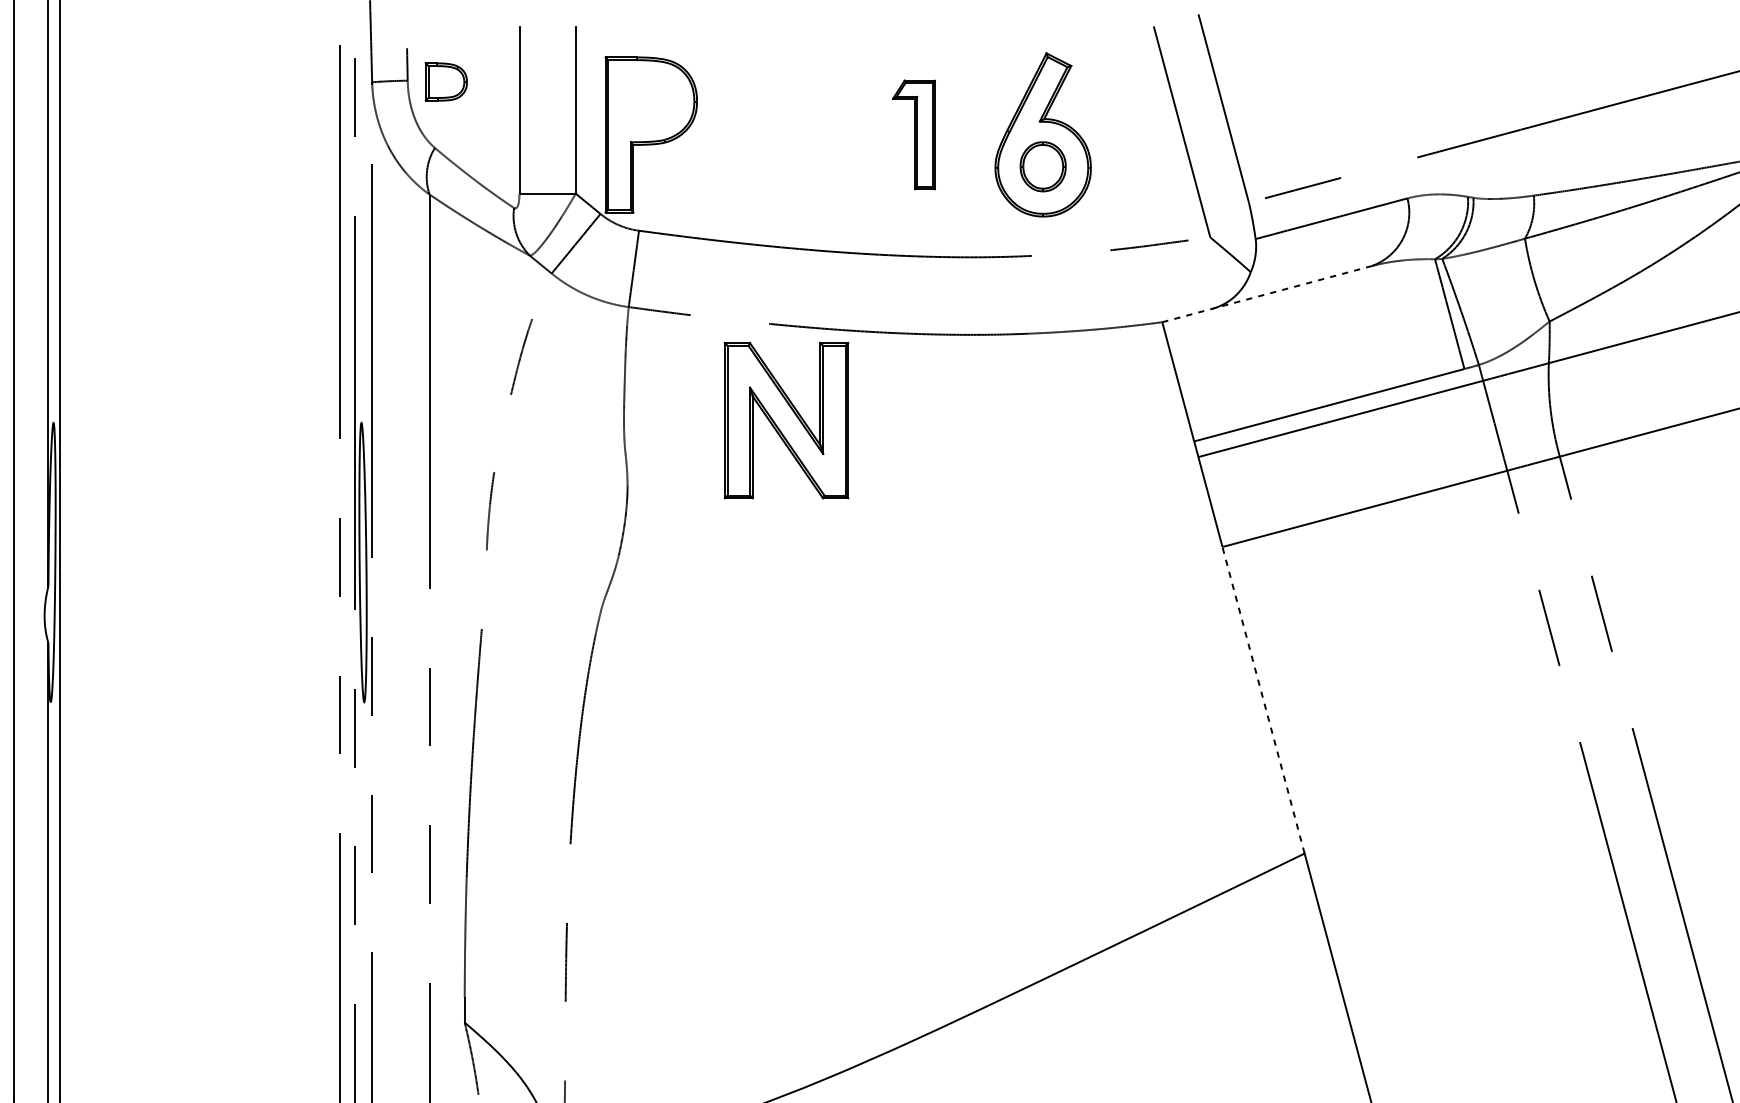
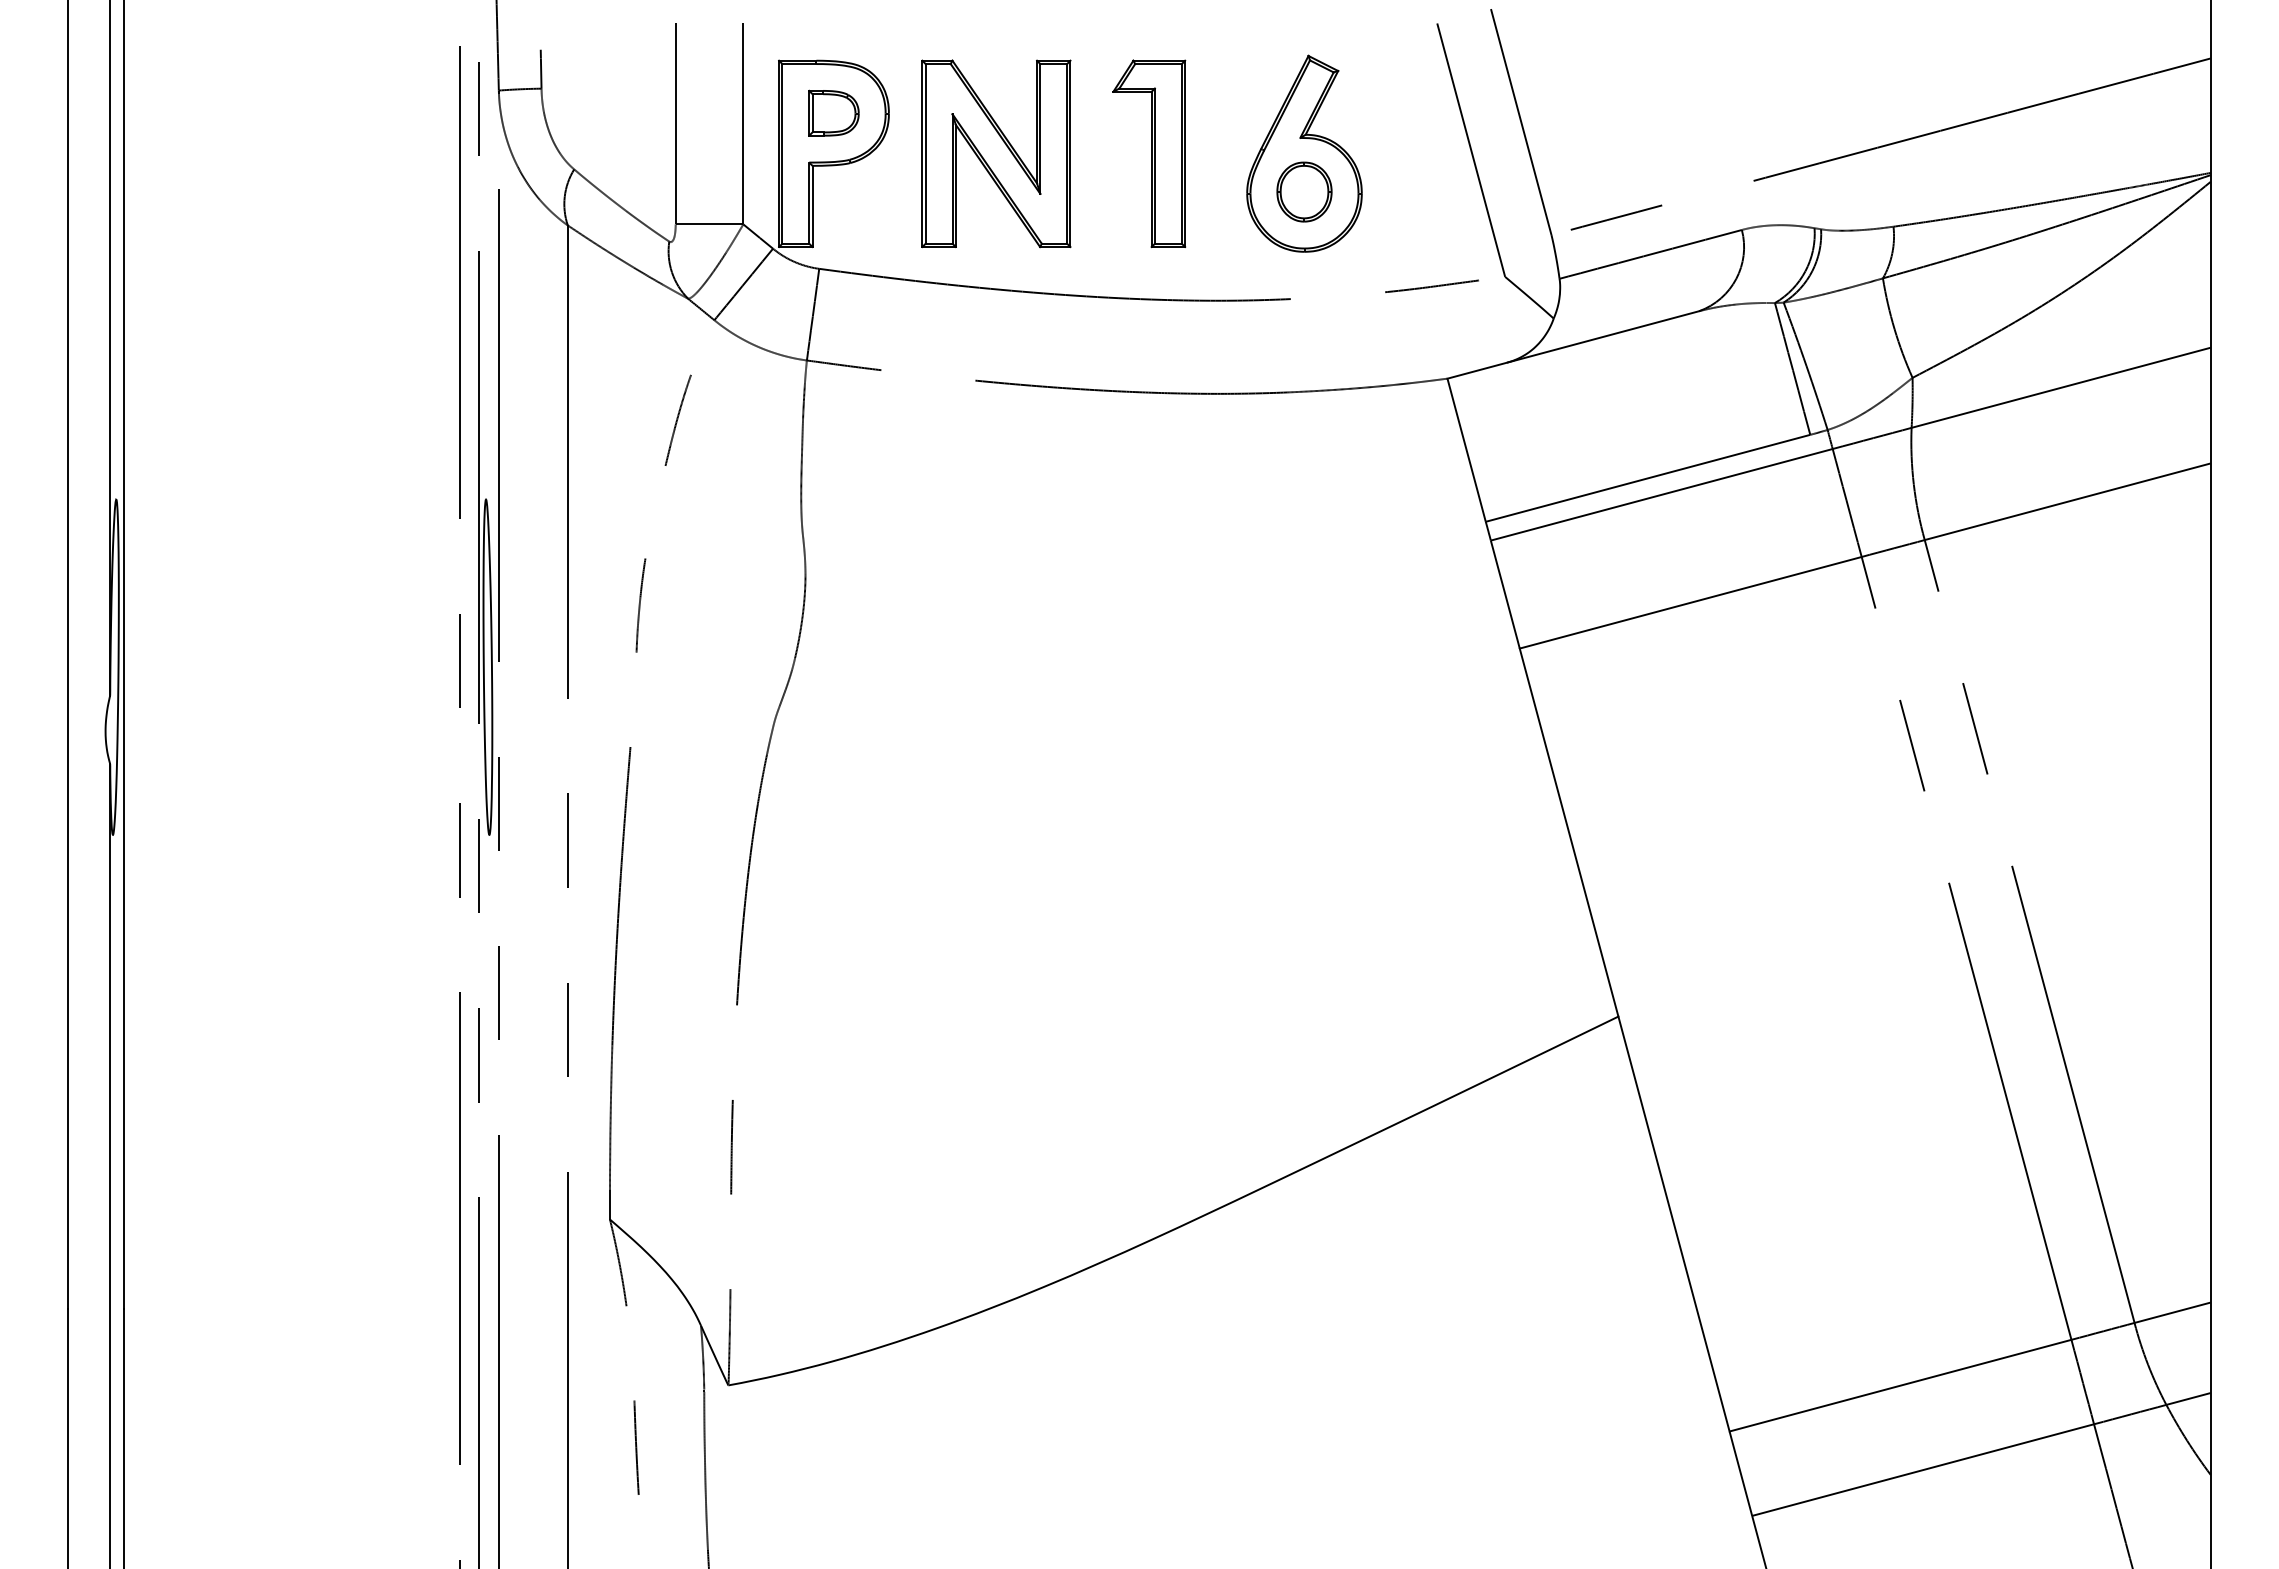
part: (446, 81) -> (833, 112), moved
part: (914, 134) -> (1149, 153), size x1.43
line: (1267, 293) -> (1573, 344), dashed -> solid
part: (786, 420) -> (996, 153), moved
line: (1263, 700) -> (1569, 832), dashed -> solid

